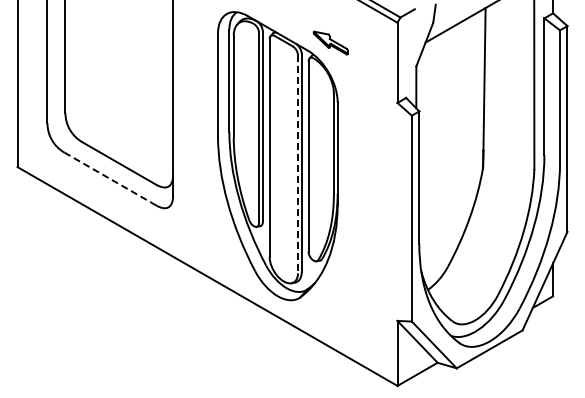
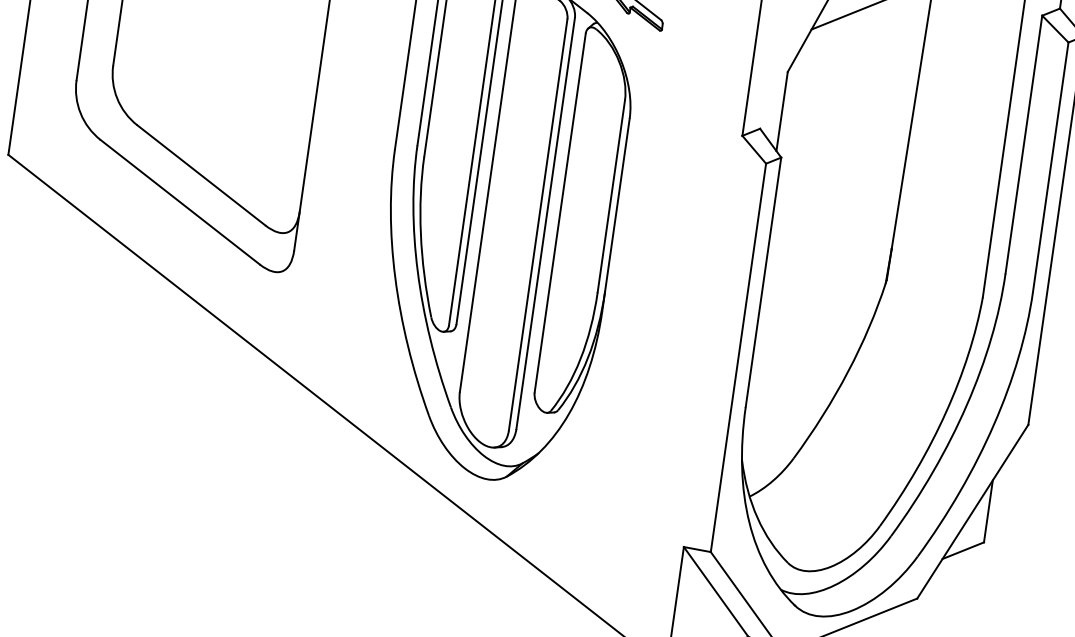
line: (297, 164) -> (537, 225), dashed -> solid
line: (110, 179) -> (180, 203), dashed -> solid

